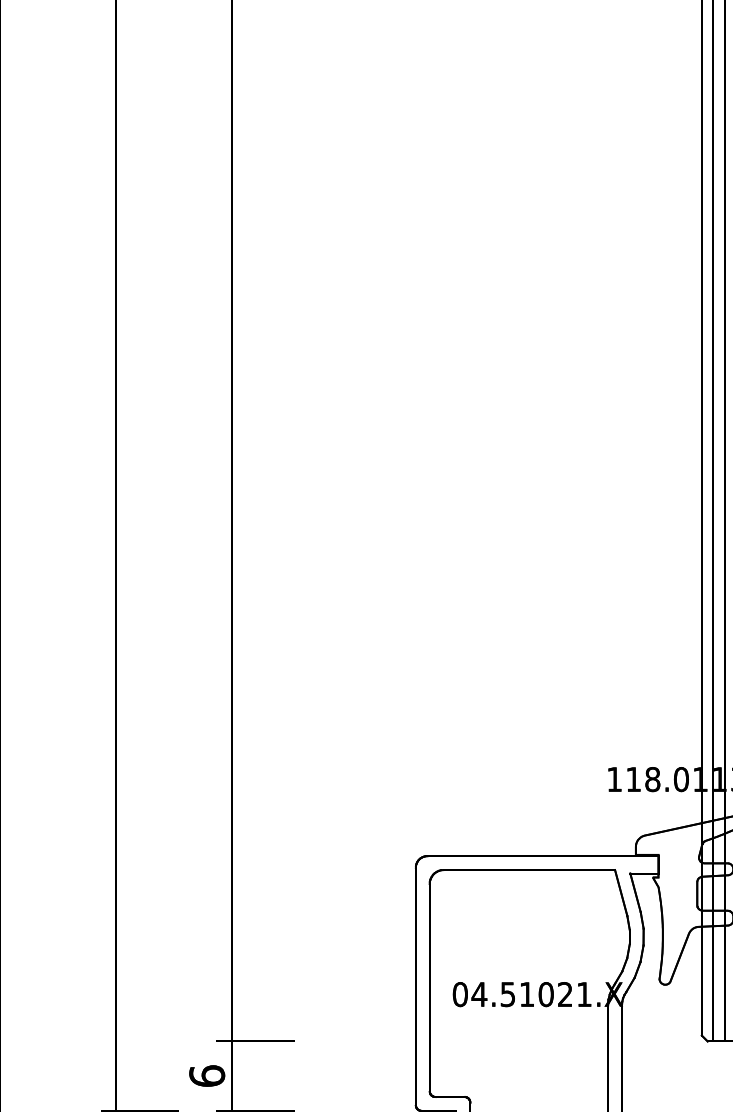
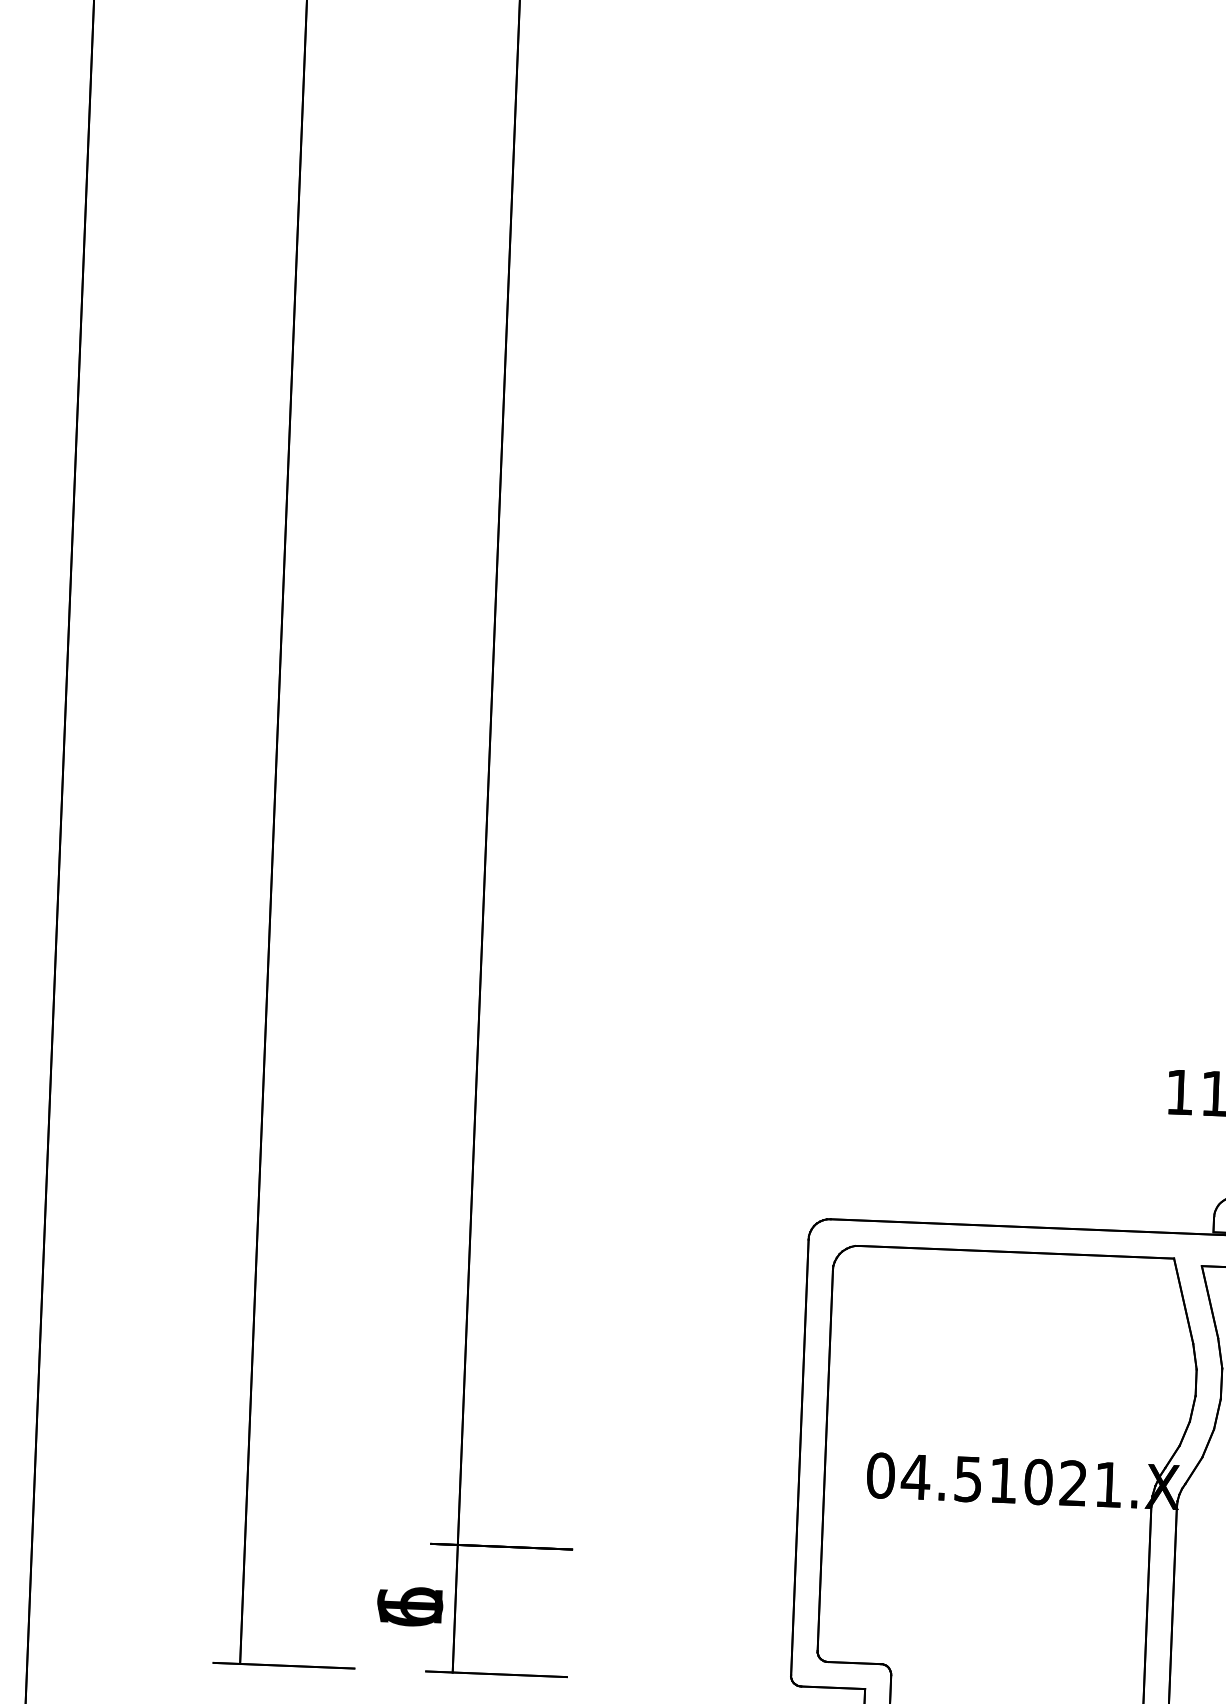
text: (207, 1075) -> (410, 1605), 6 -> 1

